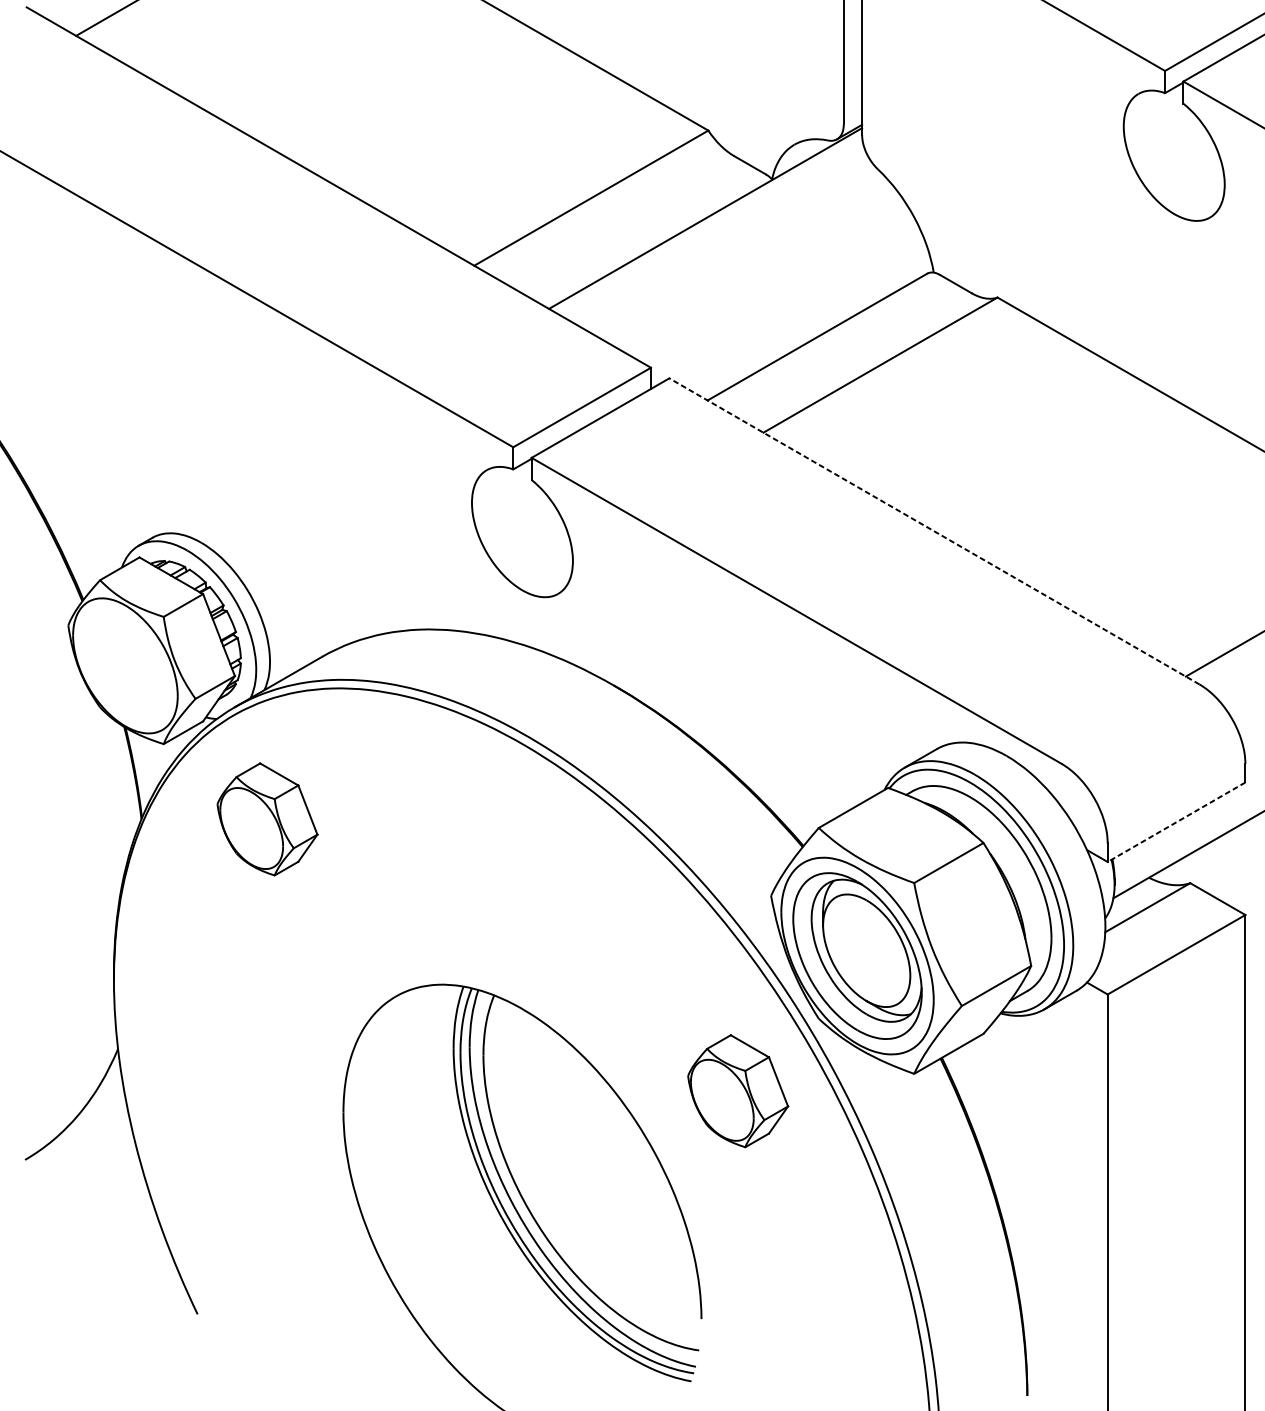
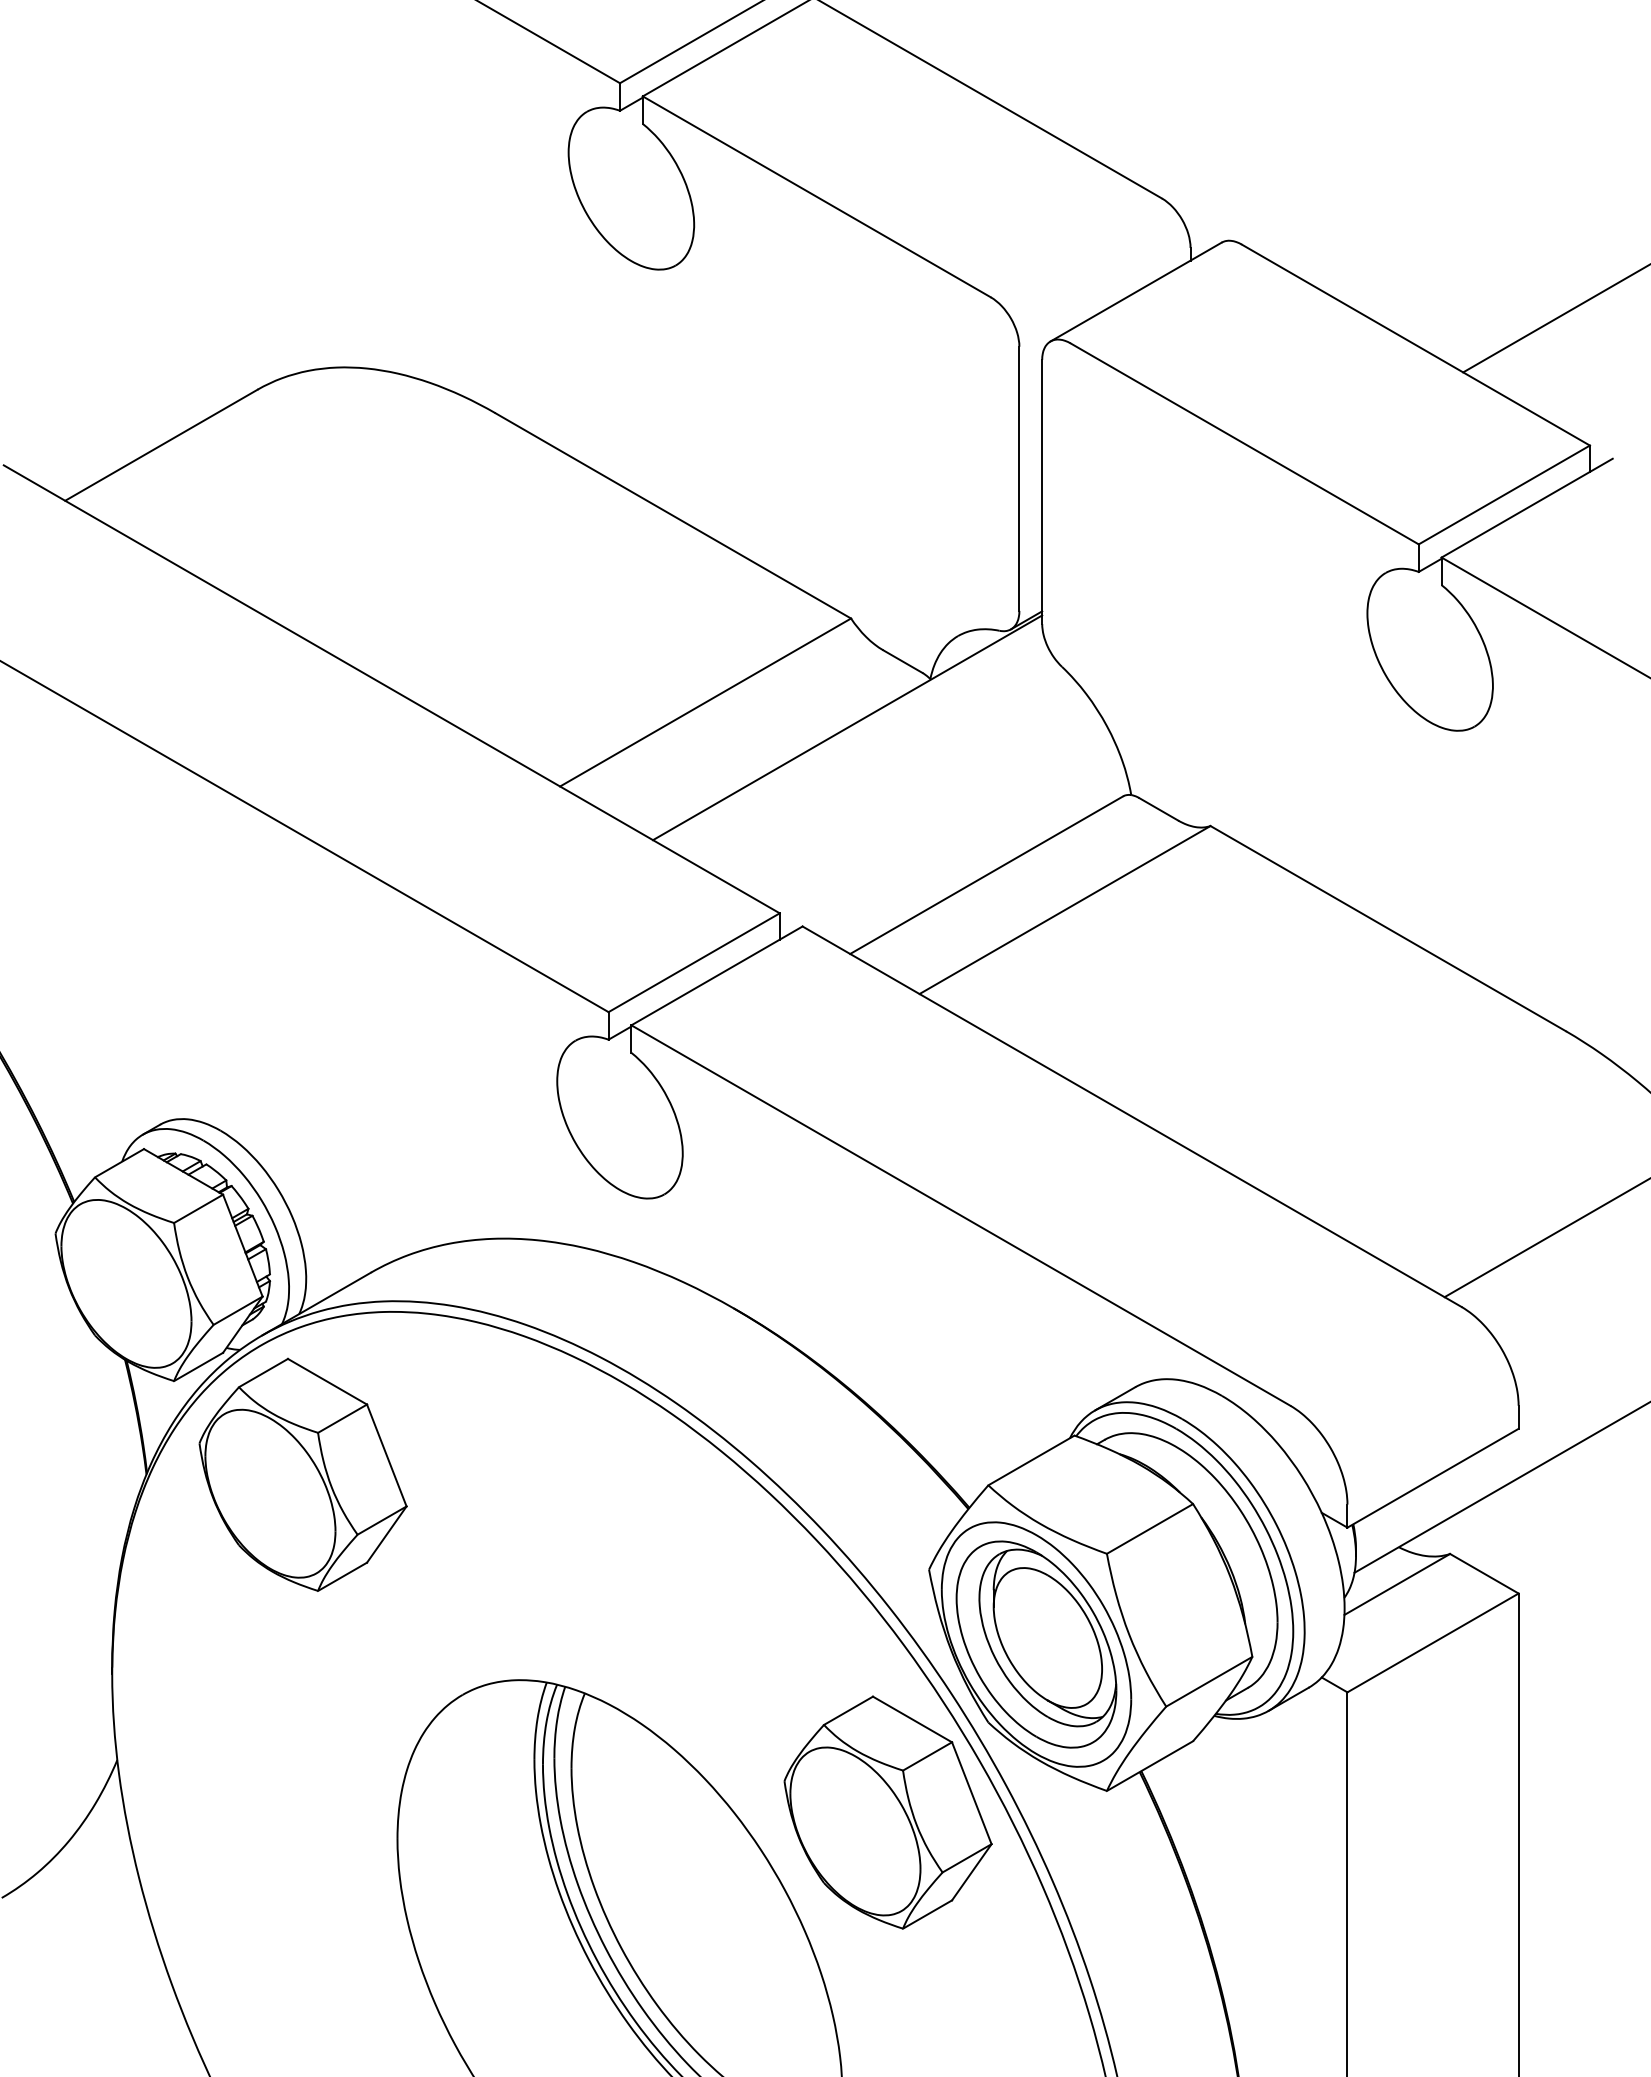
line: (933, 531) -> (1131, 1116), dashed -> solid
part: (267, 819) -> (302, 1474), size x1.67
line: (1176, 822) -> (1433, 1478), dashed -> solid
part: (737, 1091) -> (887, 1812), size x1.67

